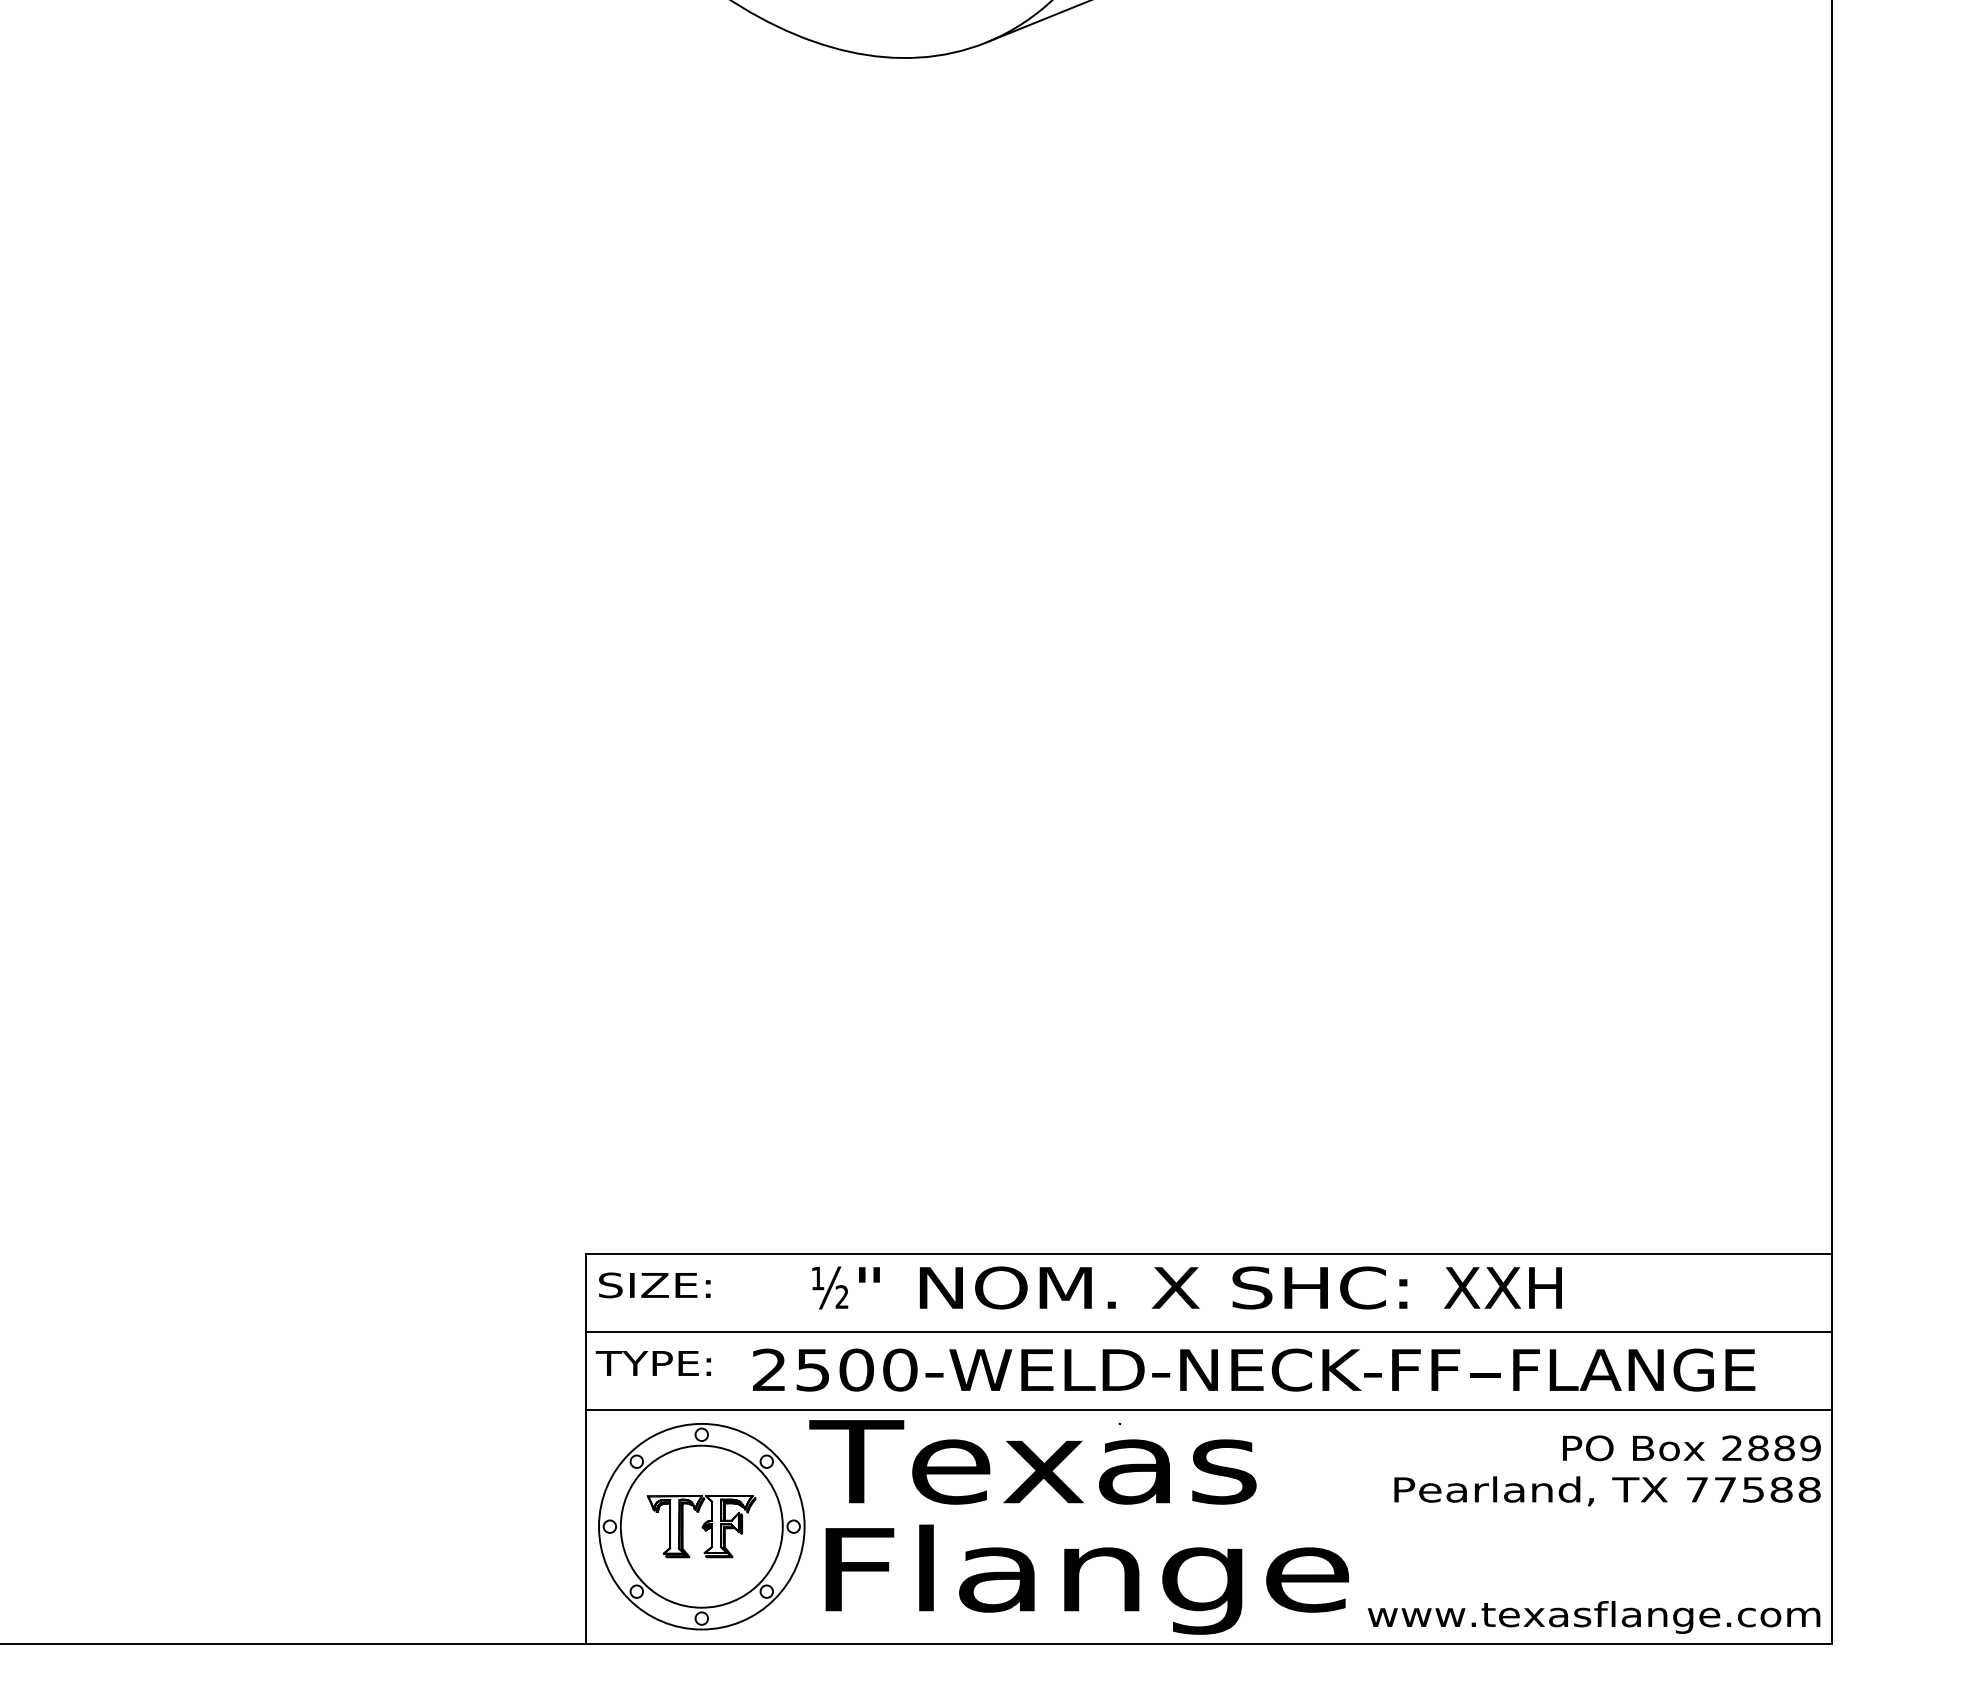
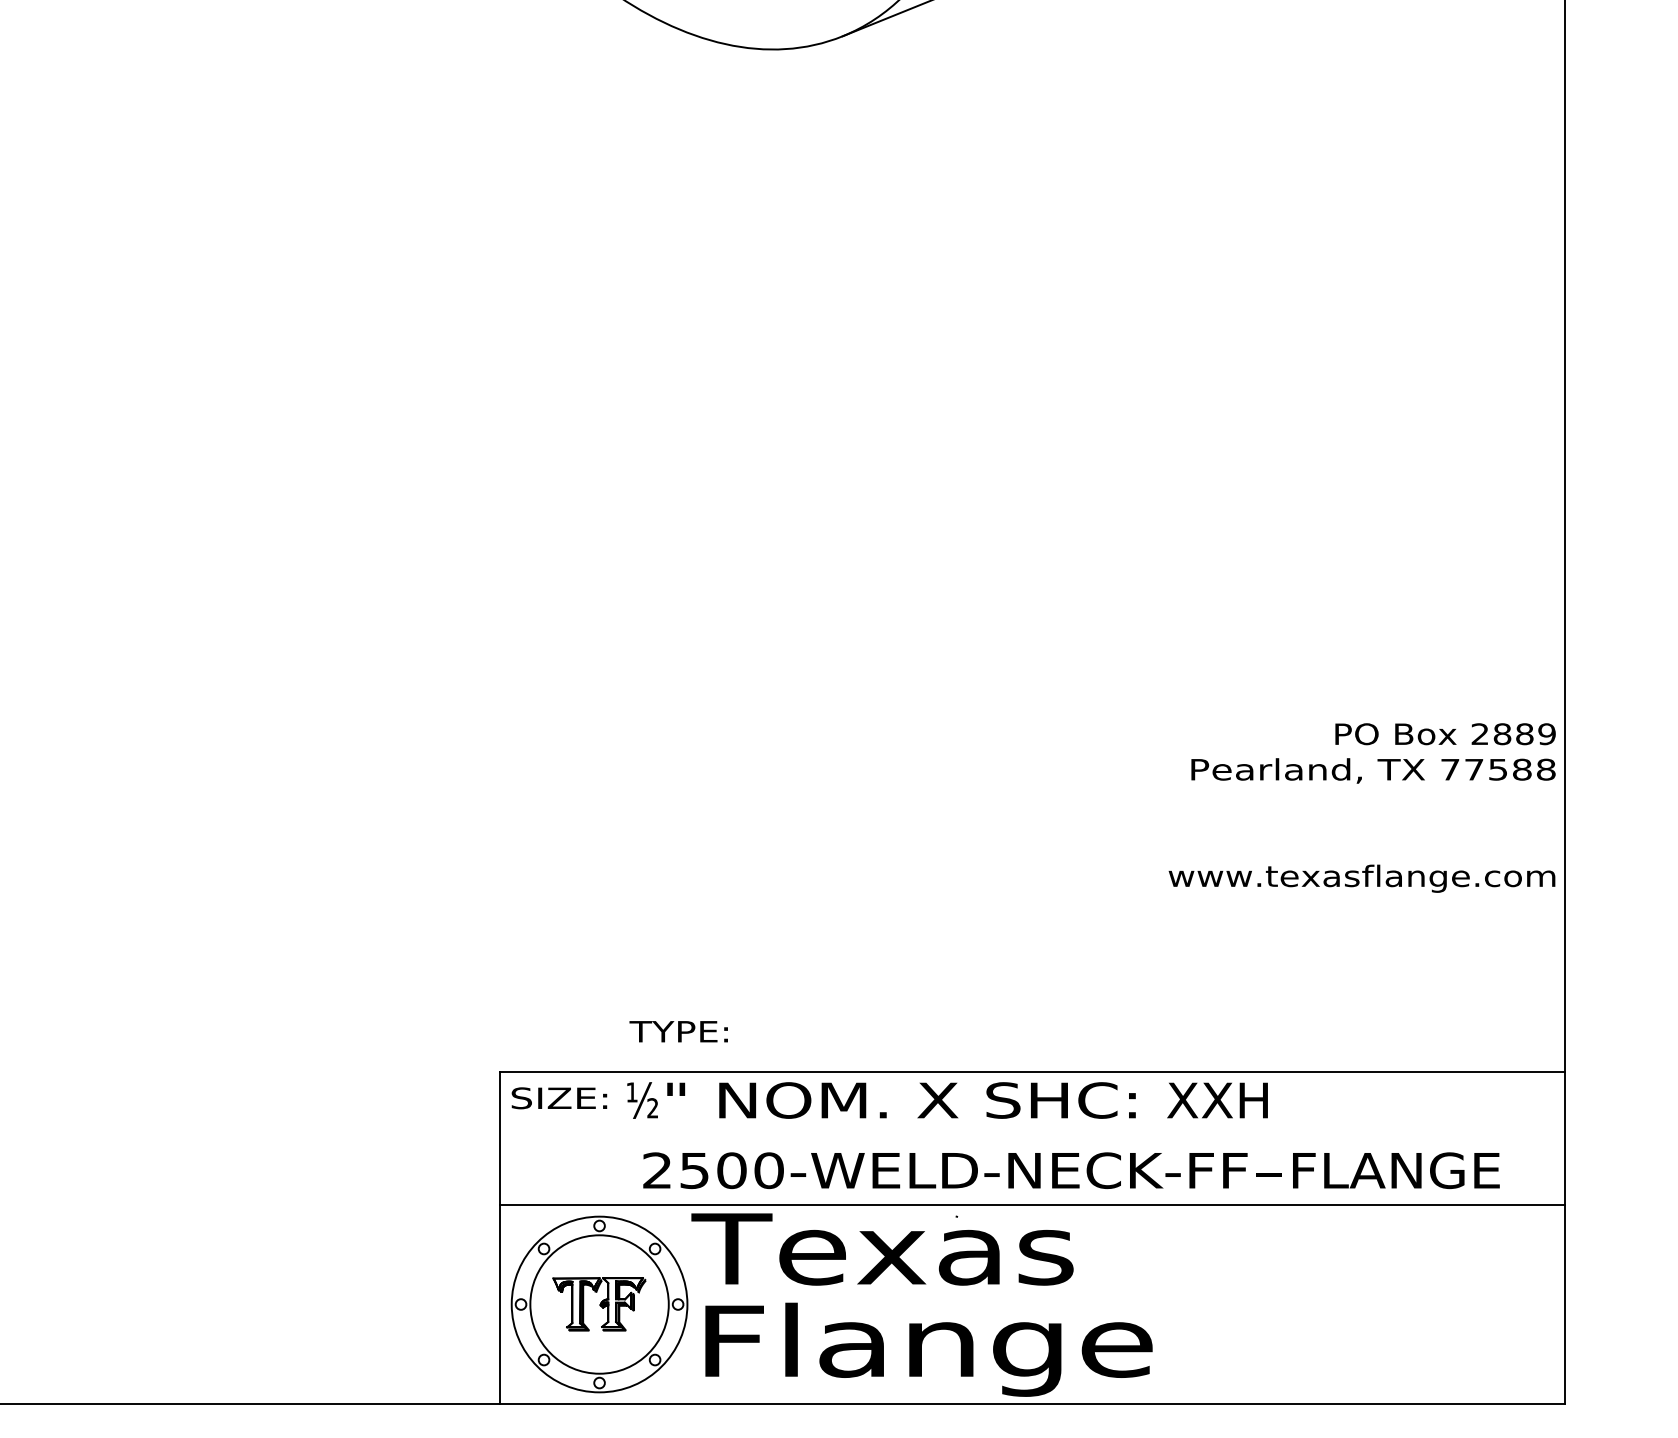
text: (1186, 1287) -> (947, 1100), moved
line: (1208, 1332) -> (1032, 1138), removed
text: (652, 1363) -> (677, 1031), moved
text: (1593, 1534) -> (1361, 807), moved

